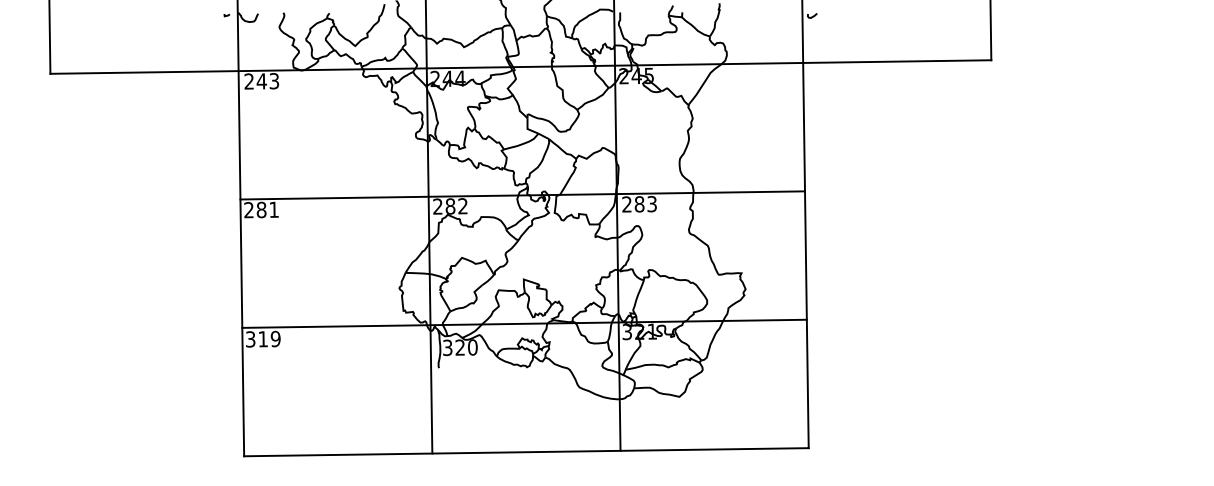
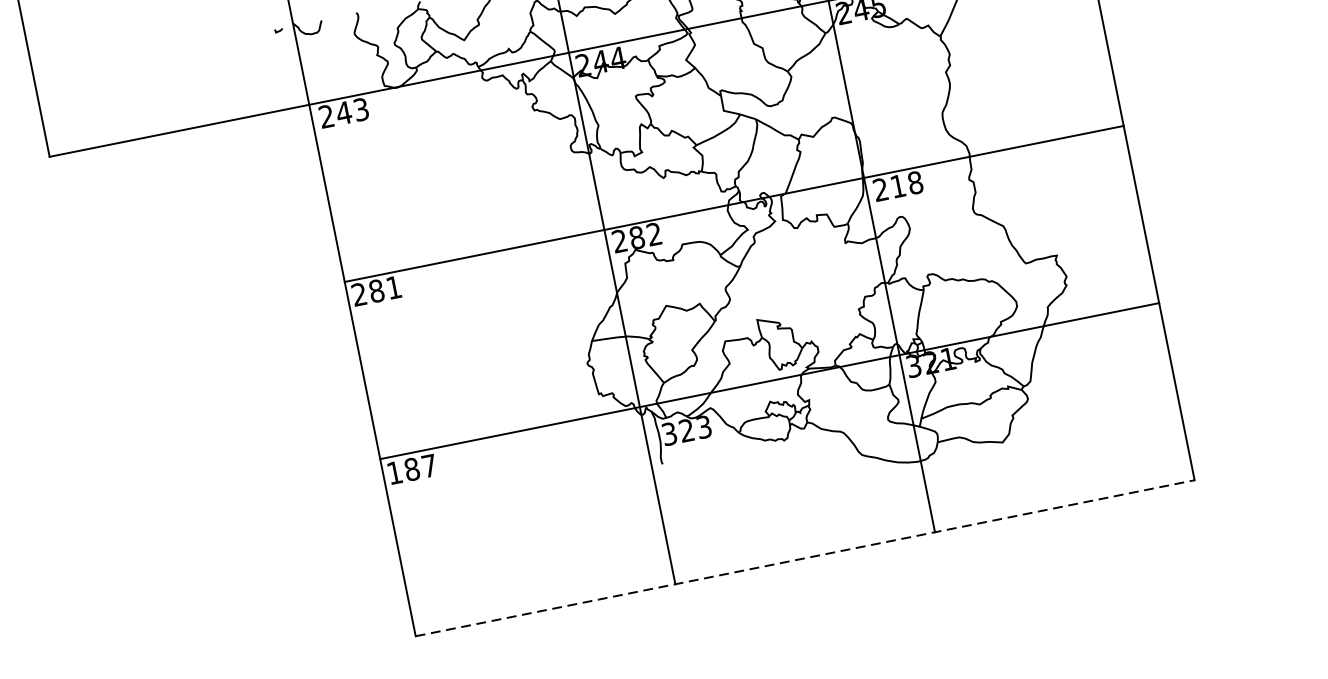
text: (645, 204) -> (906, 185), 283 -> 218
text: (263, 338) -> (412, 468), 319 -> 187
text: (472, 347) -> (703, 427), 320 -> 323
line: (526, 452) -> (805, 558), solid -> dashed

